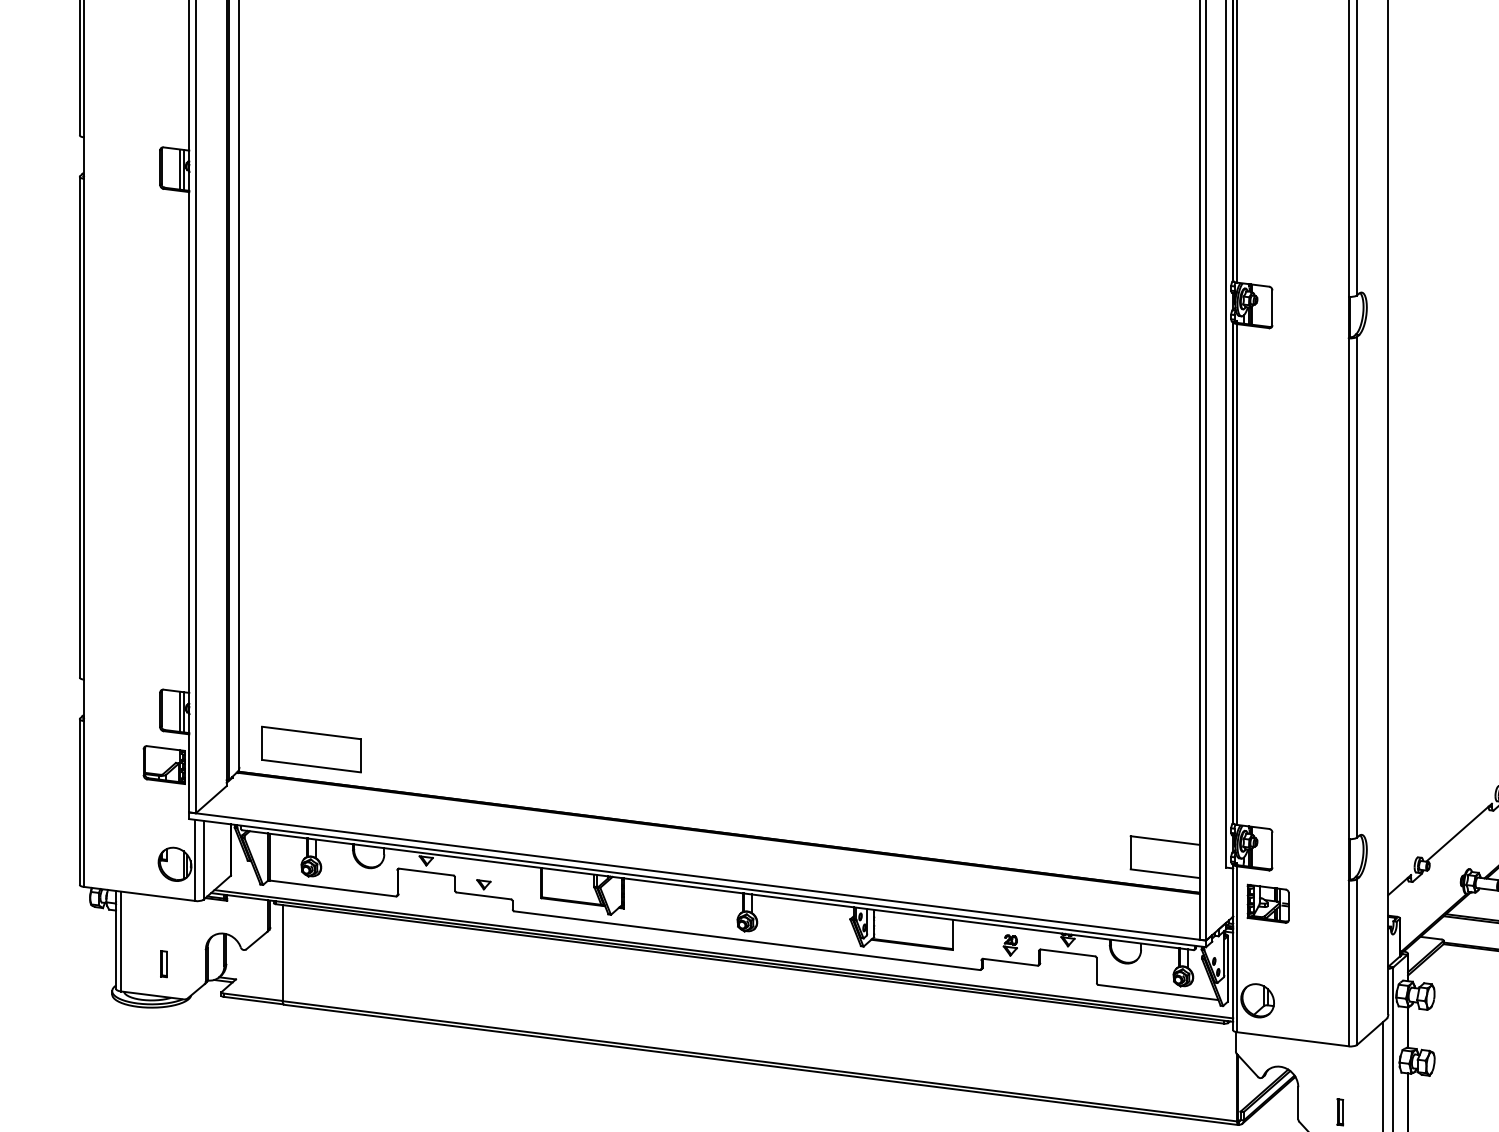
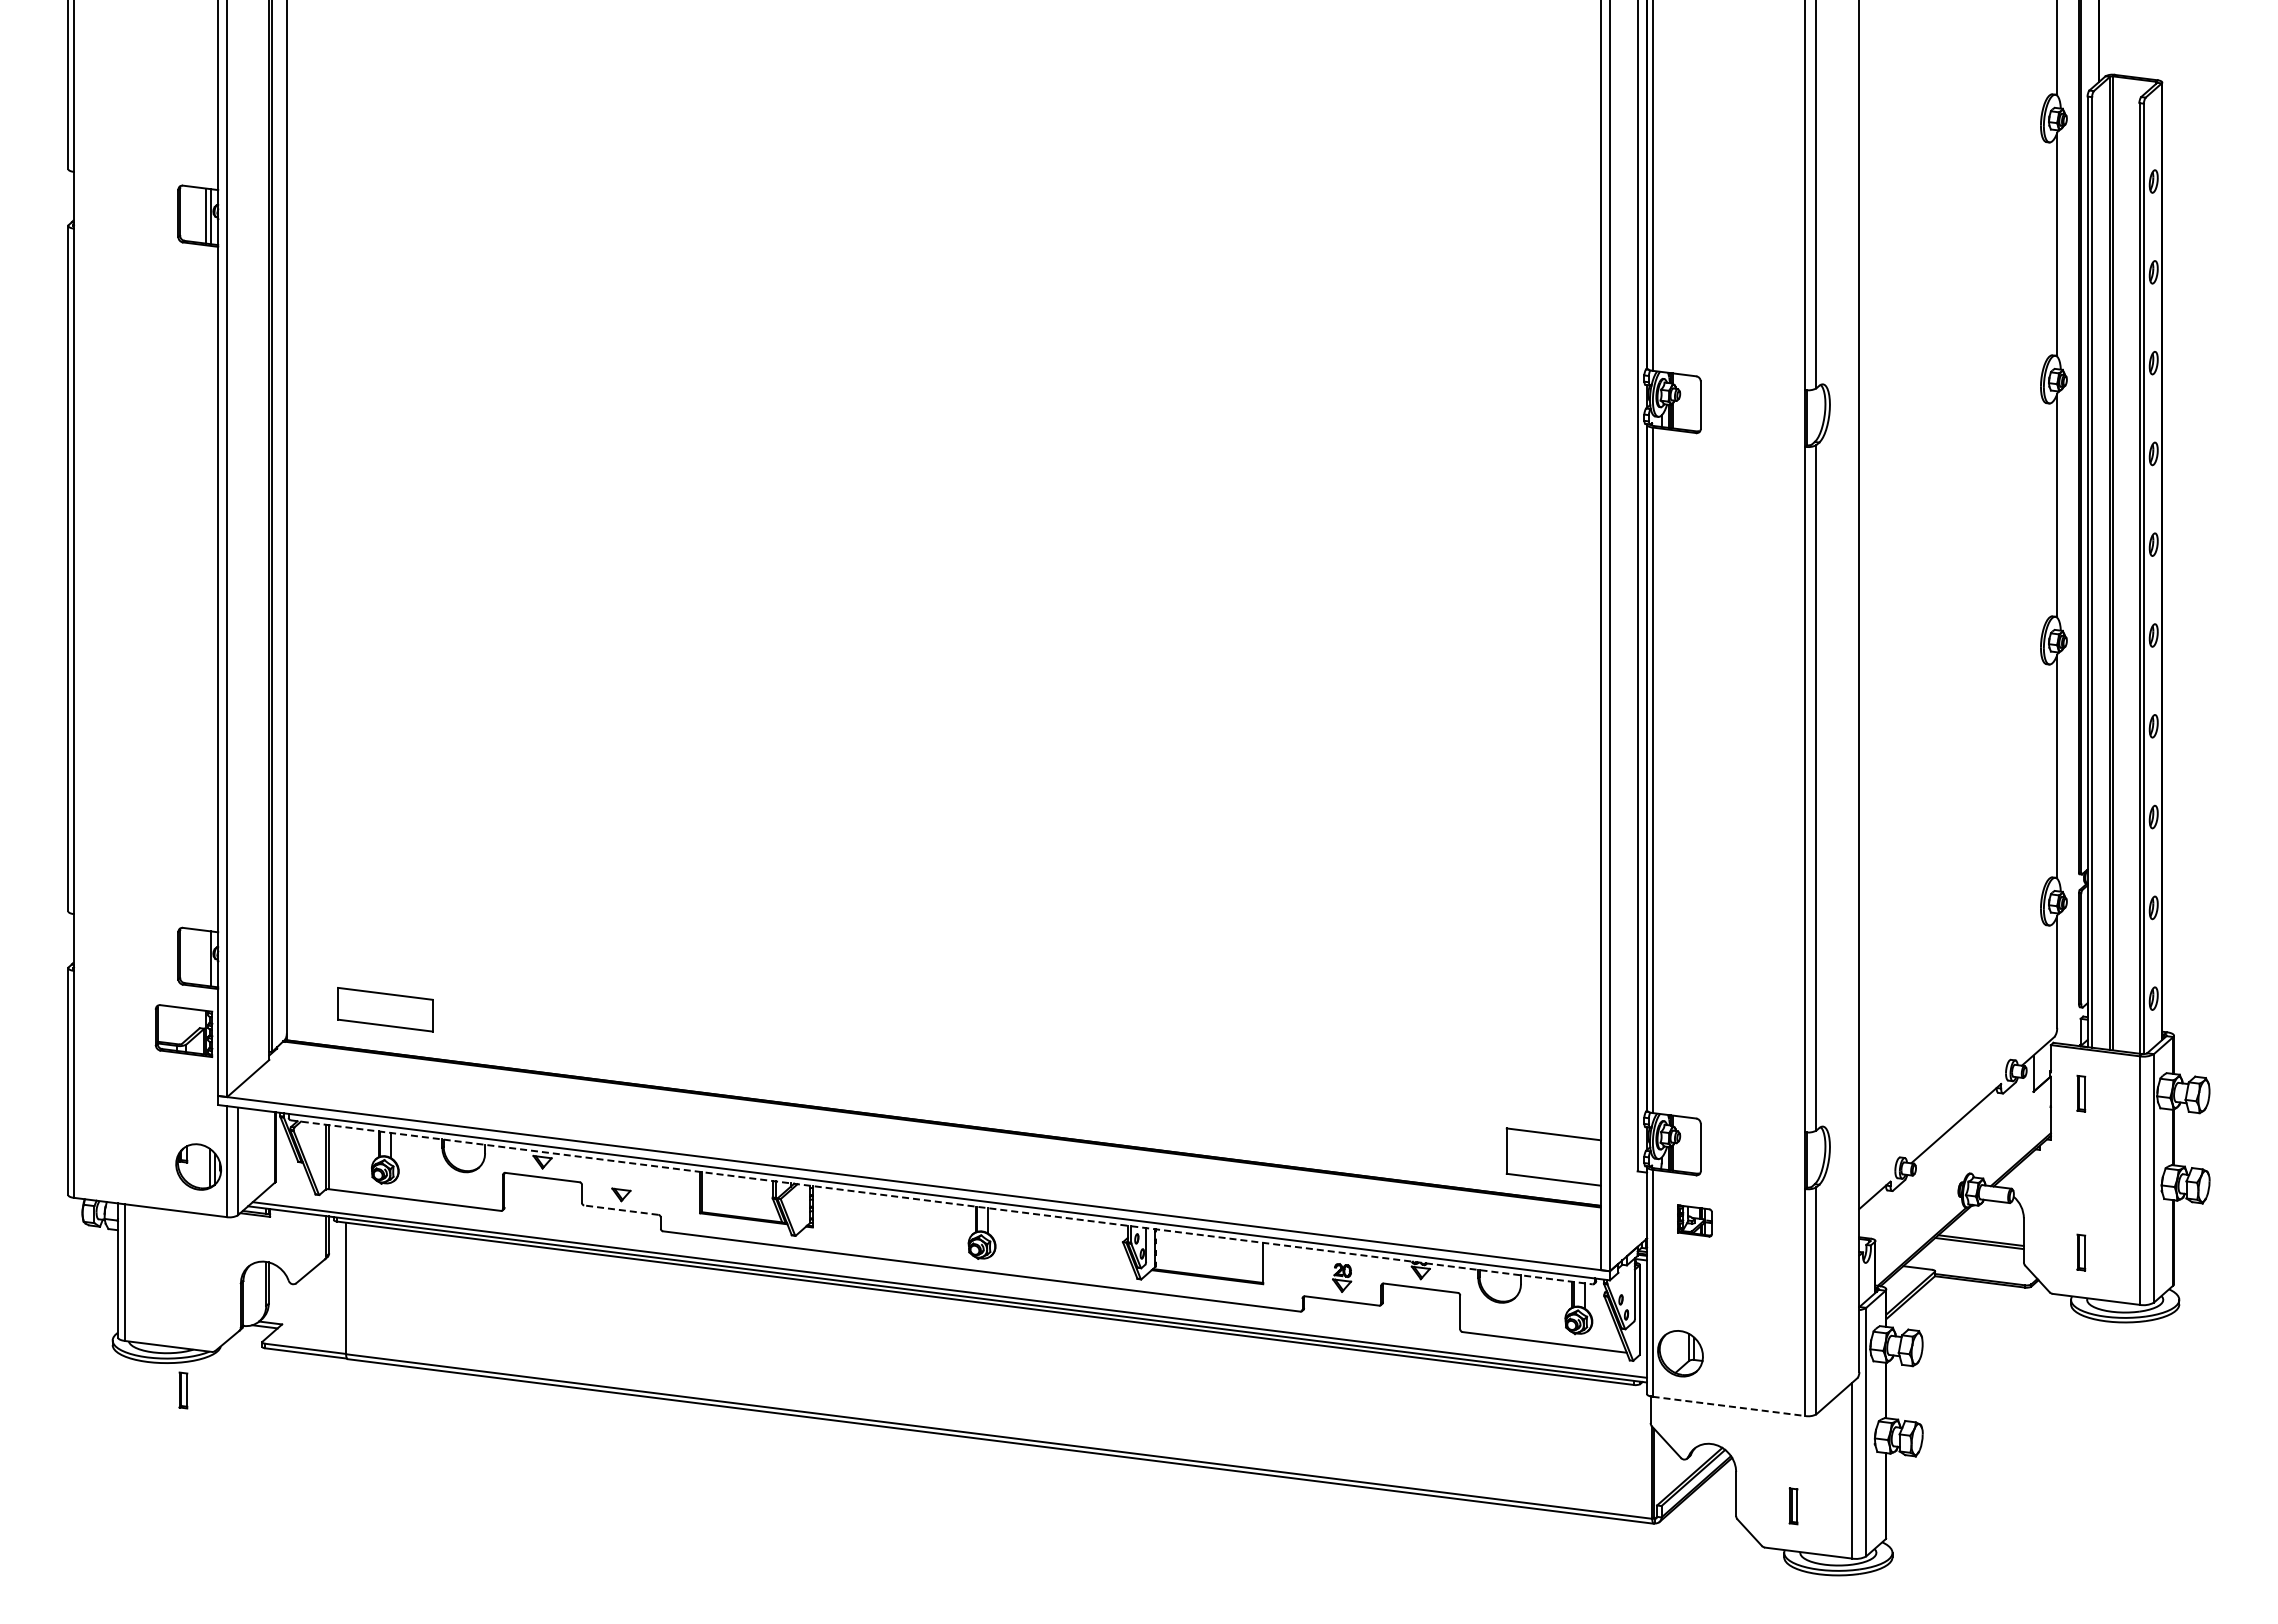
line: (180, 711) -> (205, 957), removed
part: (311, 749) -> (385, 1009), size x0.7
line: (717, 890) -> (941, 1202), solid -> dashed
line: (483, 896) -> (620, 1210), solid -> dashed
part: (1267, 903) -> (1694, 1220), size x0.6
part: (163, 964) -> (183, 1390), moved
line: (1292, 1039) -> (1728, 1406), solid -> dashed

